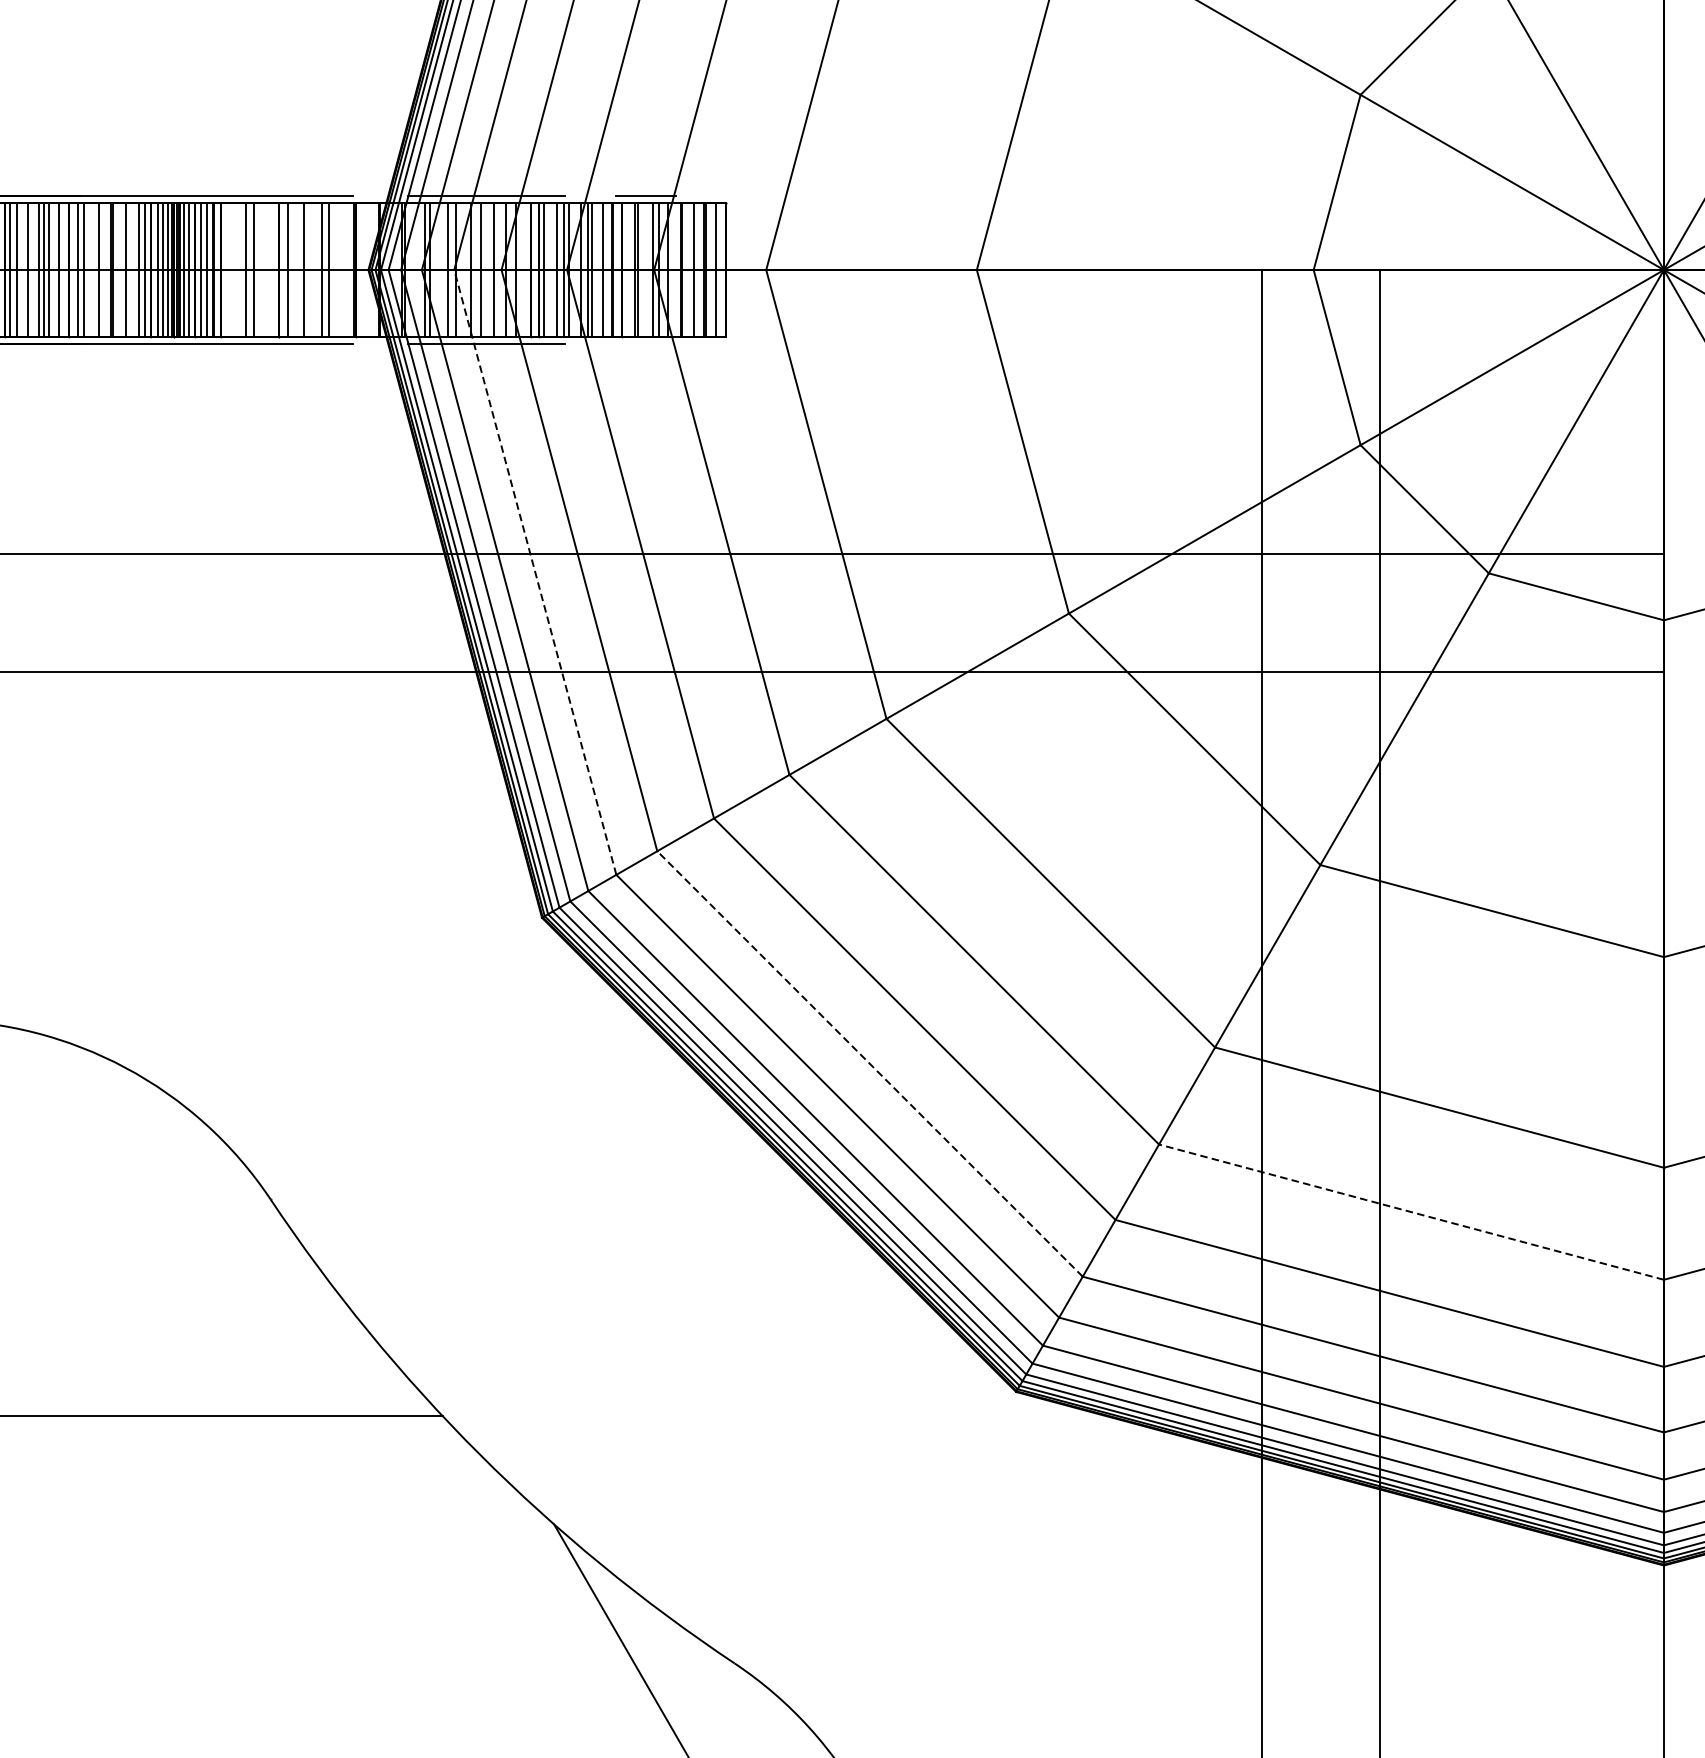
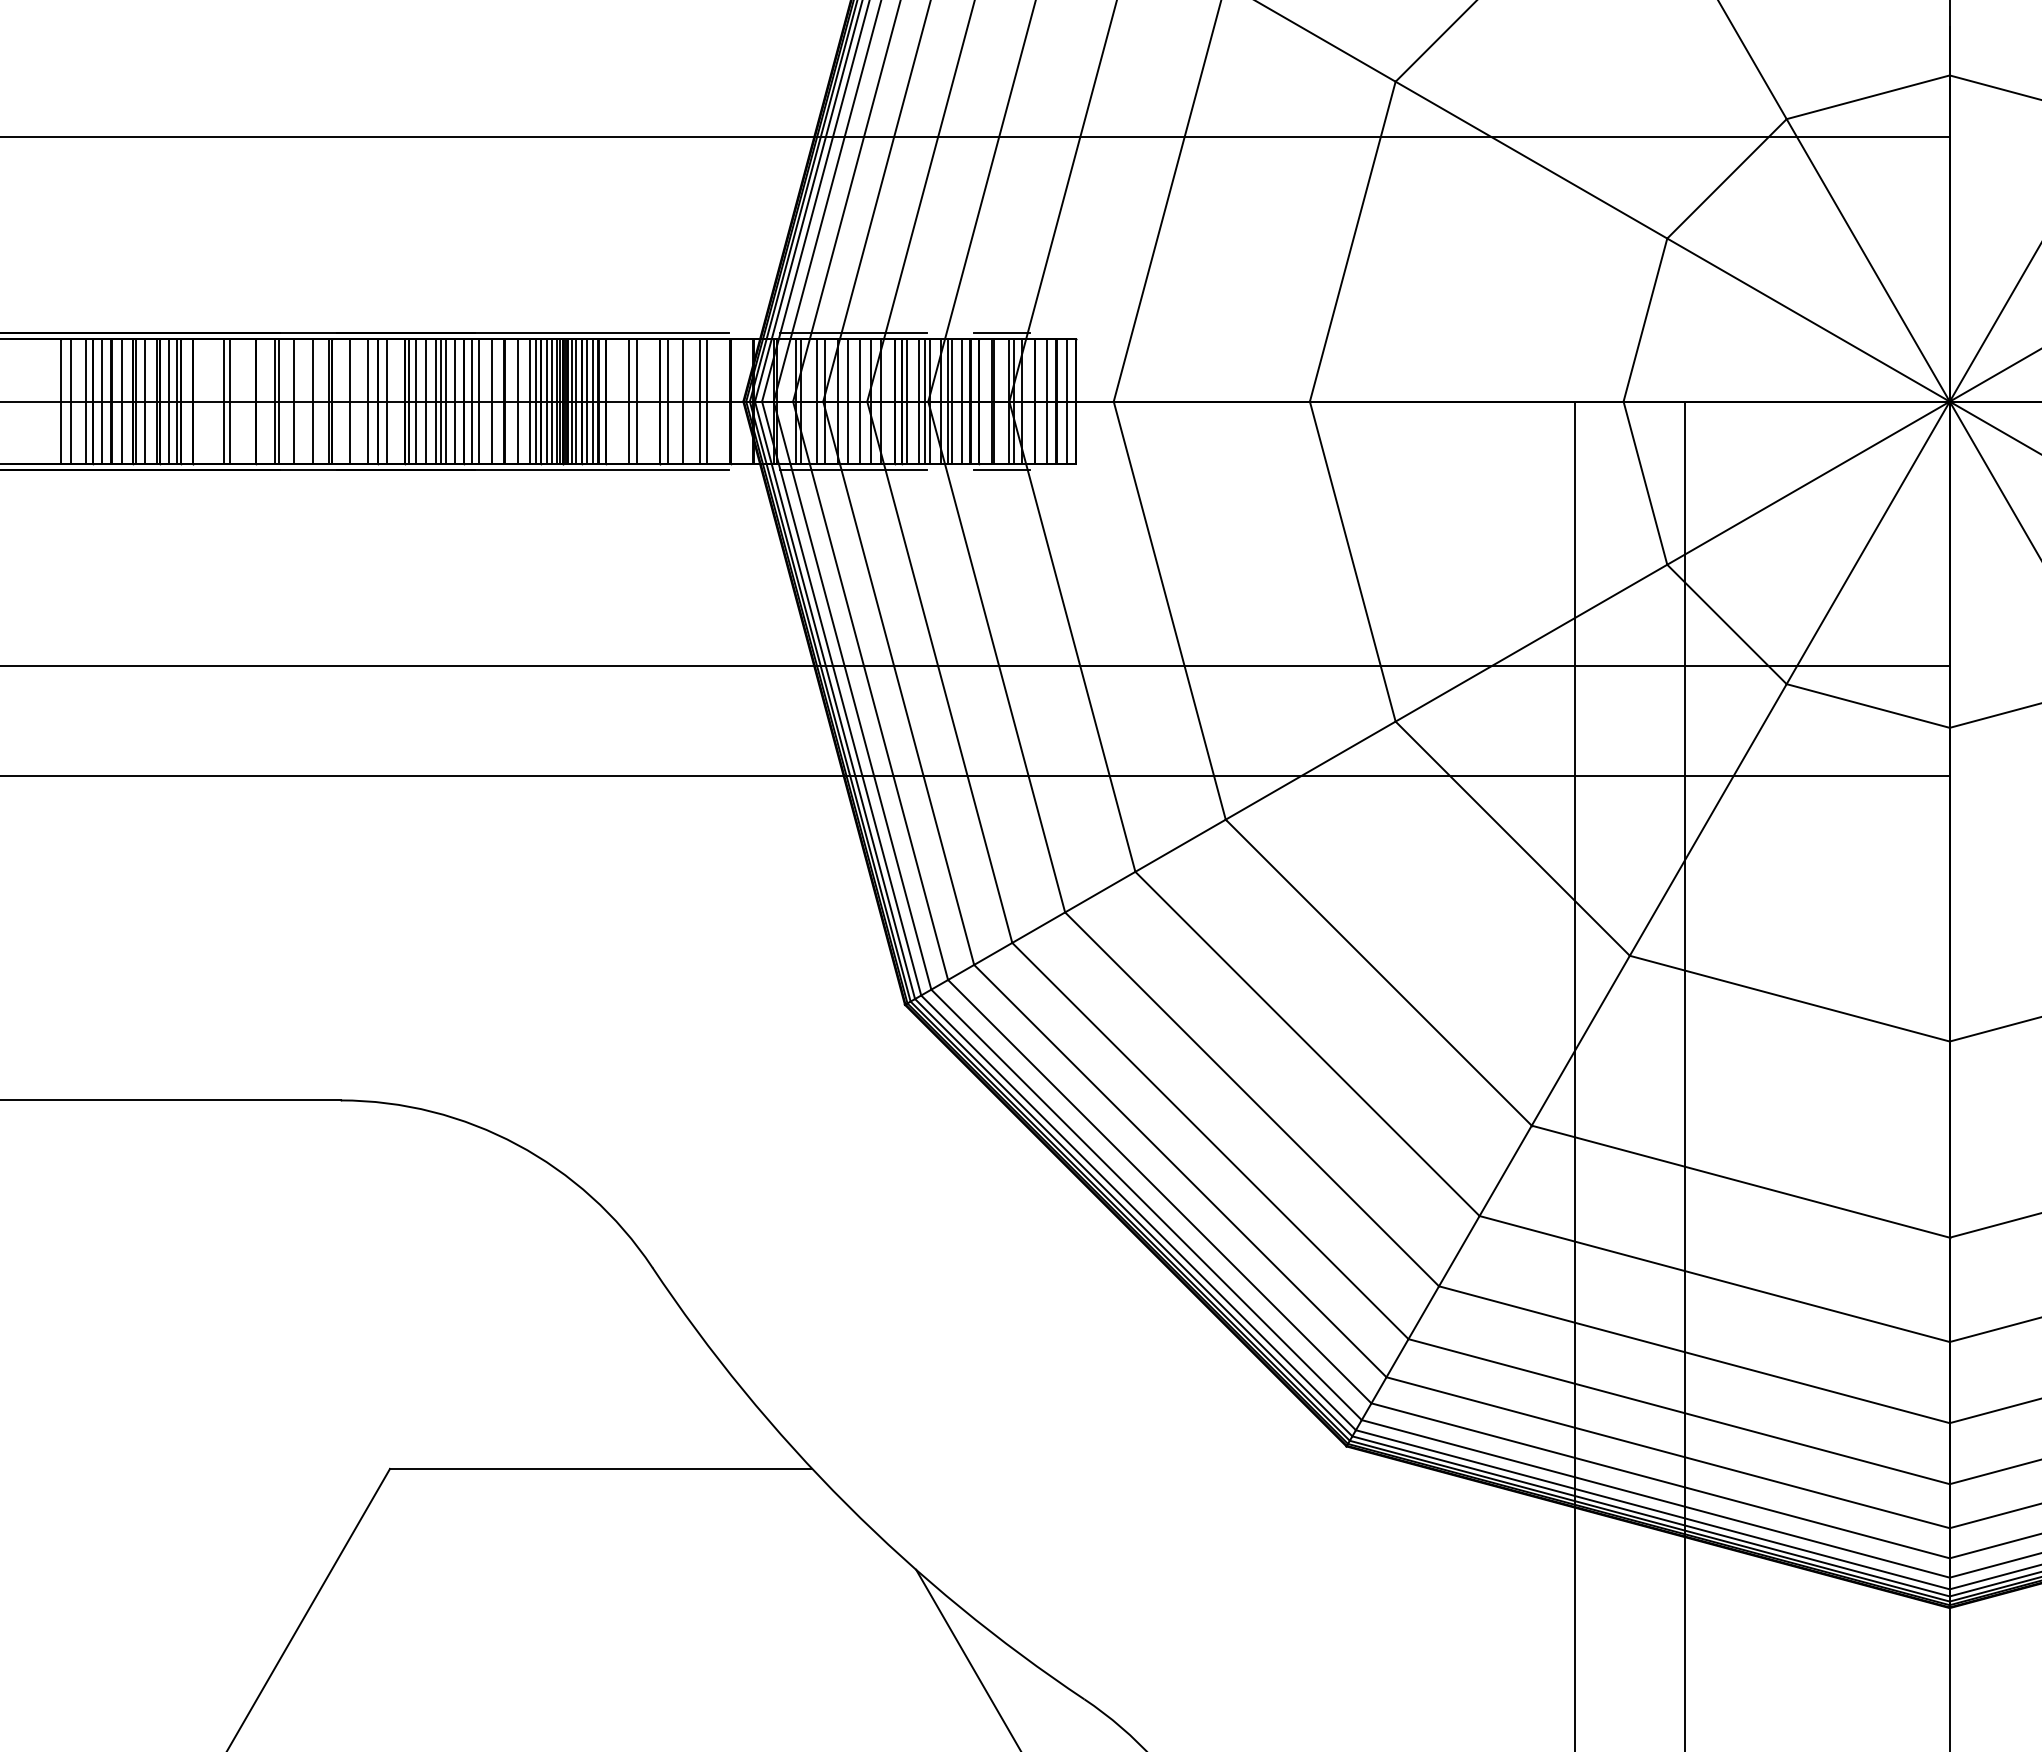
line: (645, 343) -> (1001, 470), added
line: (535, 572) -> (898, 683), dashed -> solid
line: (870, 1063) -> (1210, 1140), dashed -> solid
line: (1411, 1211) -> (1714, 1278), dashed -> solid

